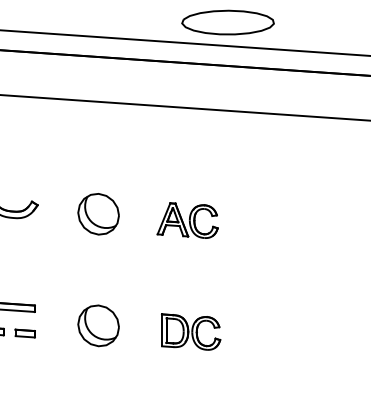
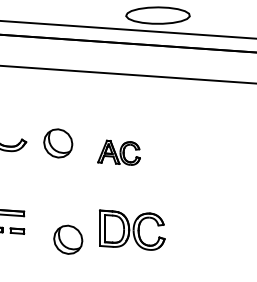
part: (98, 214) -> (58, 143), moved
part: (186, 220) -> (118, 152), moved
part: (98, 325) -> (68, 239), moved
part: (191, 331) -> (132, 229), size x1.6

